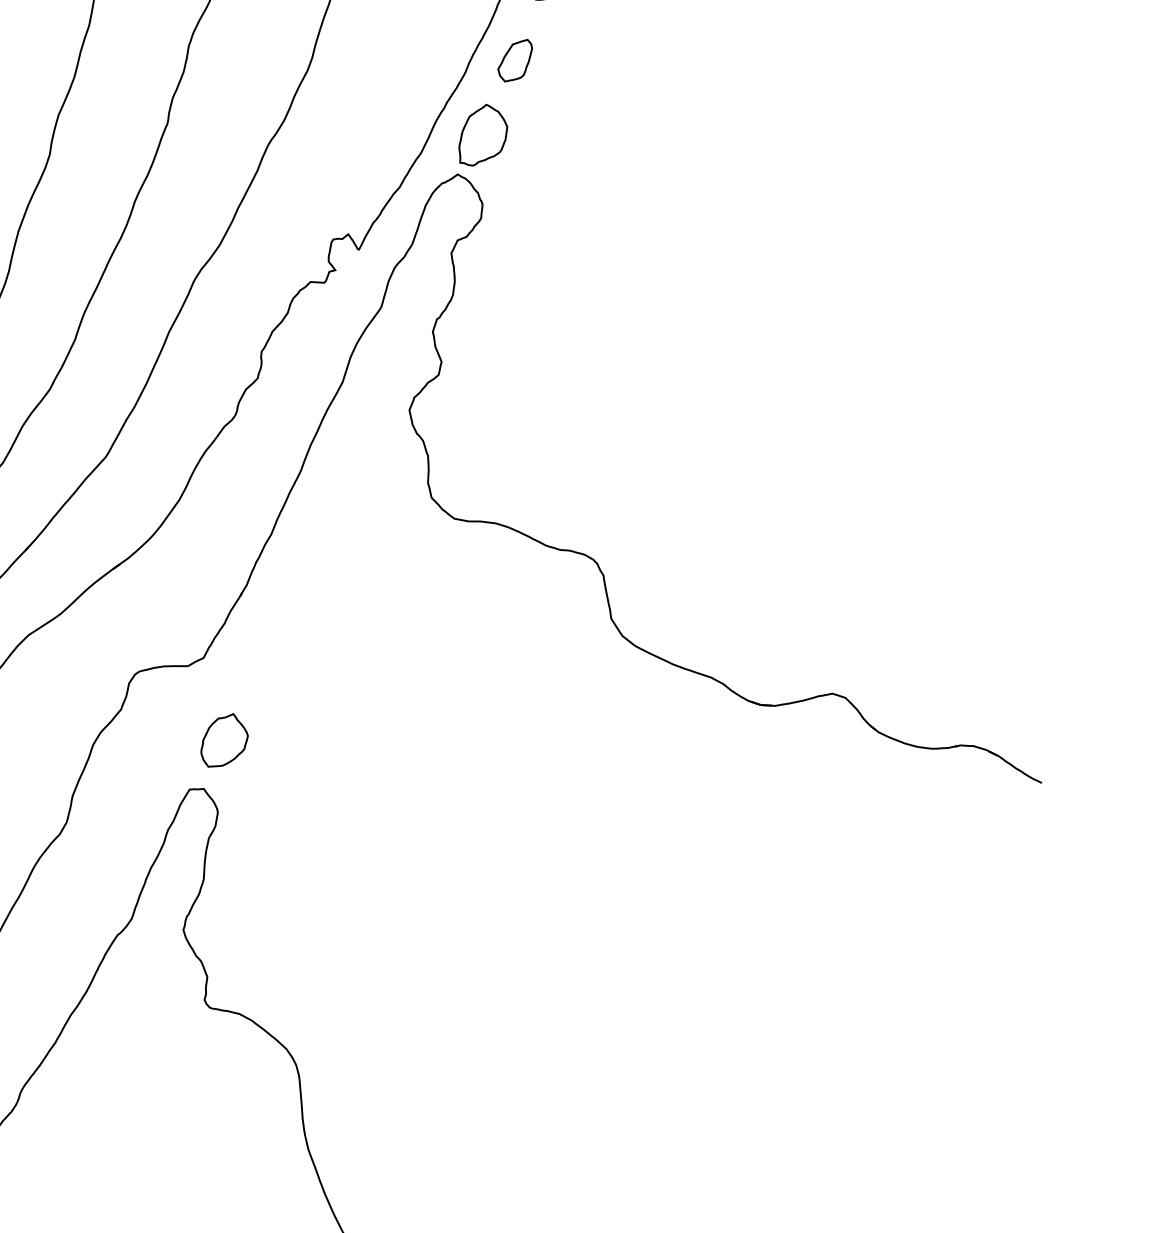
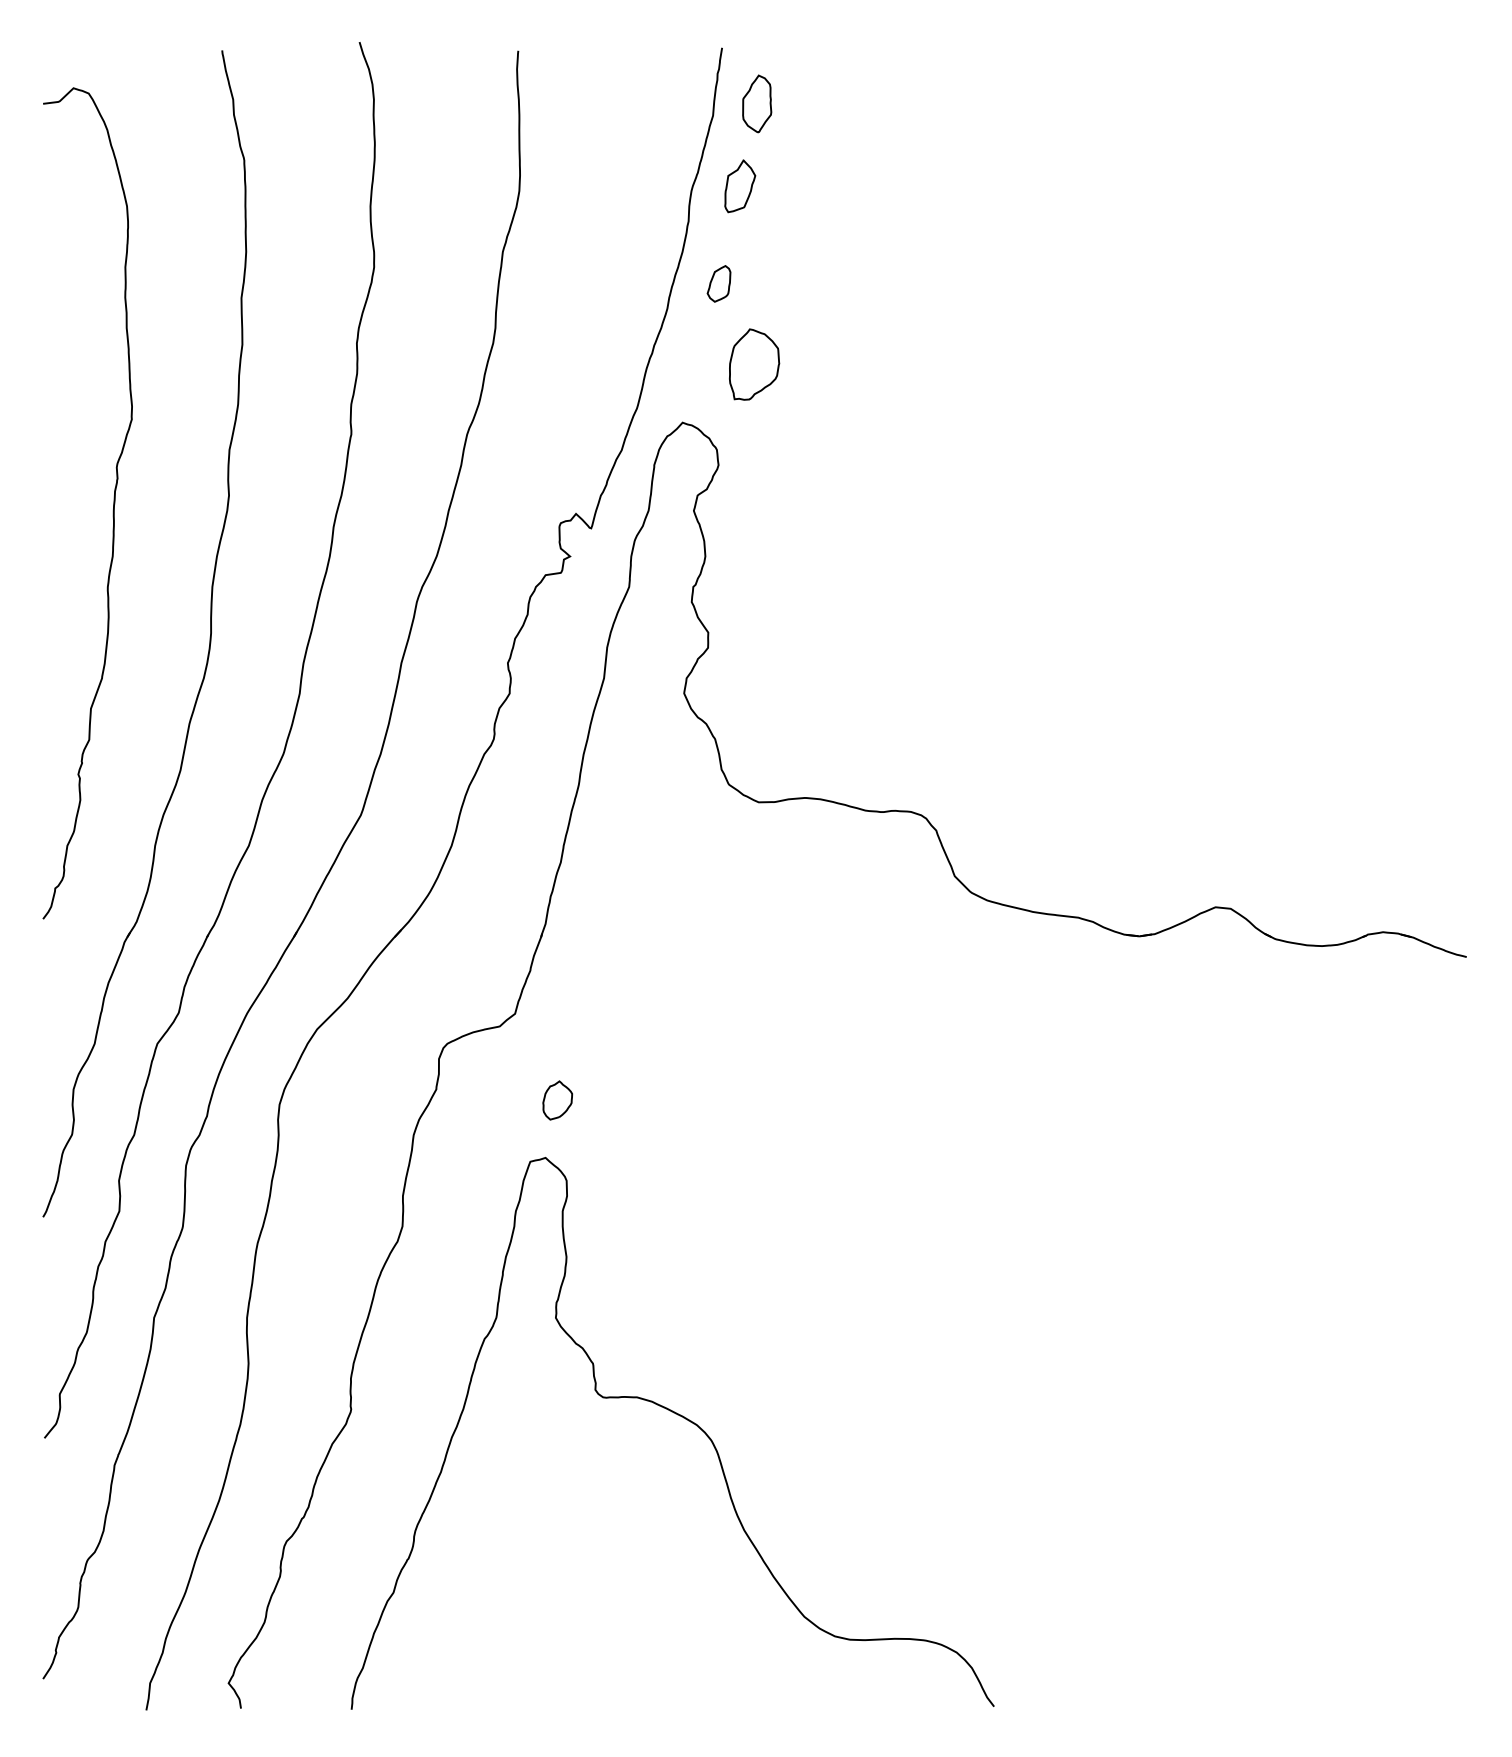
part: (514, 59) -> (718, 283), size x0.7
part: (483, 136) -> (754, 364), moved
part: (224, 741) -> (557, 1100), size x0.6

